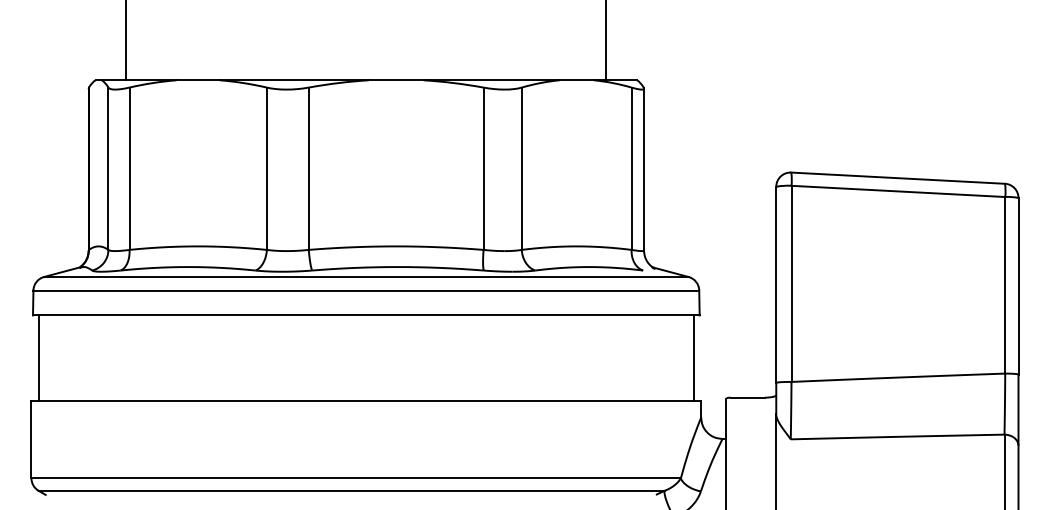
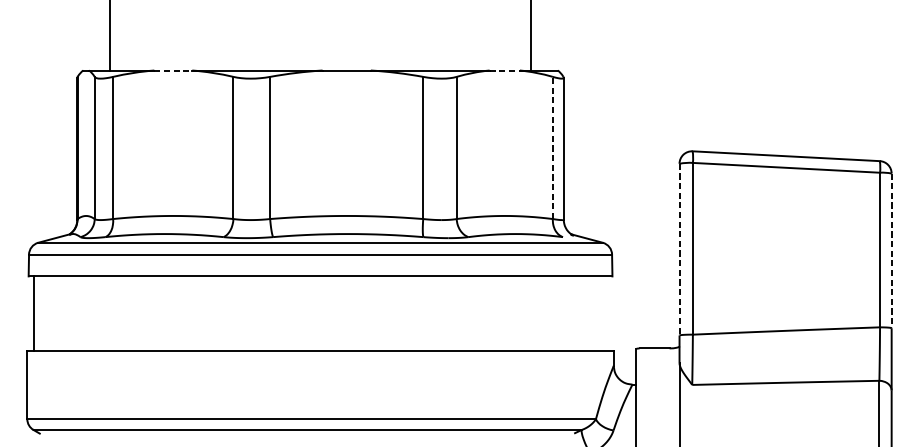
line: (198, 80) -> (173, 70), solid -> dashed
line: (577, 80) -> (505, 70), solid -> dashed
line: (631, 168) -> (552, 147), solid -> dashed
line: (776, 285) -> (679, 250), solid -> dashed
line: (1018, 286) -> (891, 251), solid -> dashed
line: (694, 357) -> (607, 313), removed

